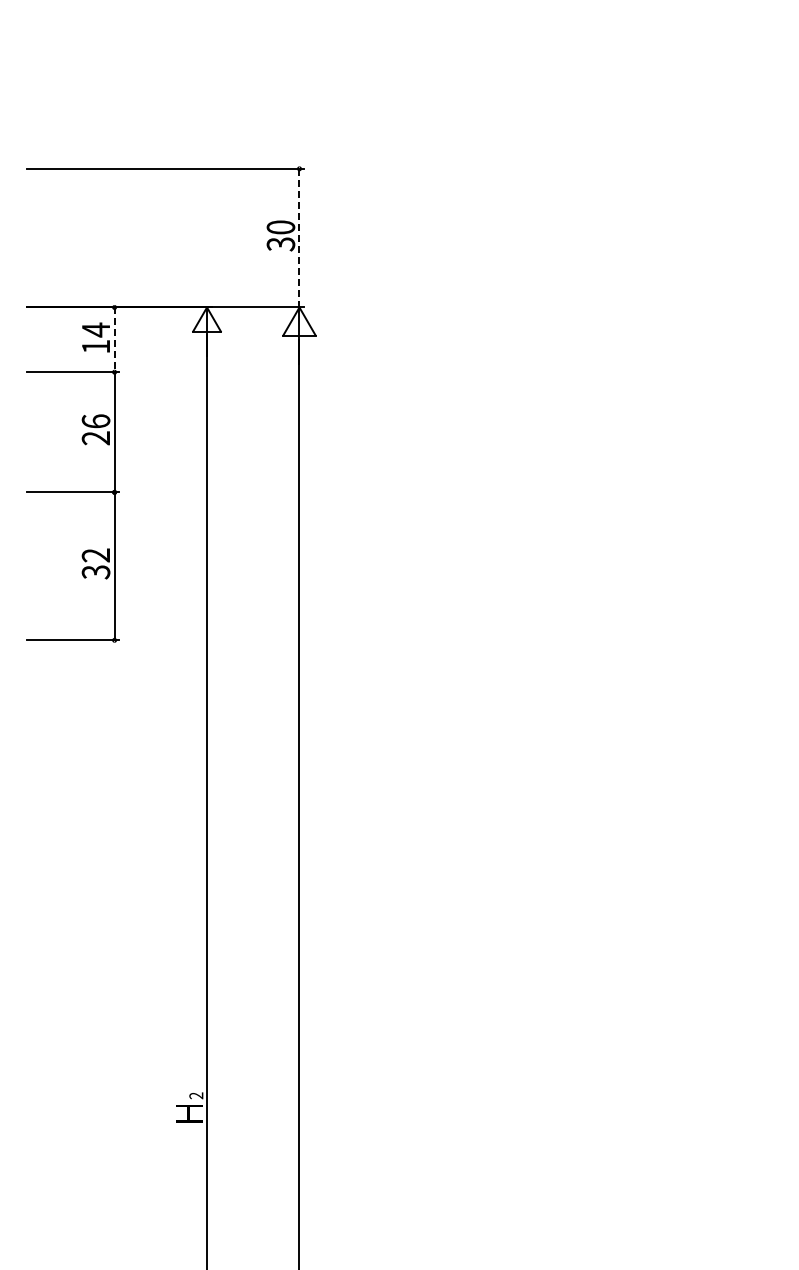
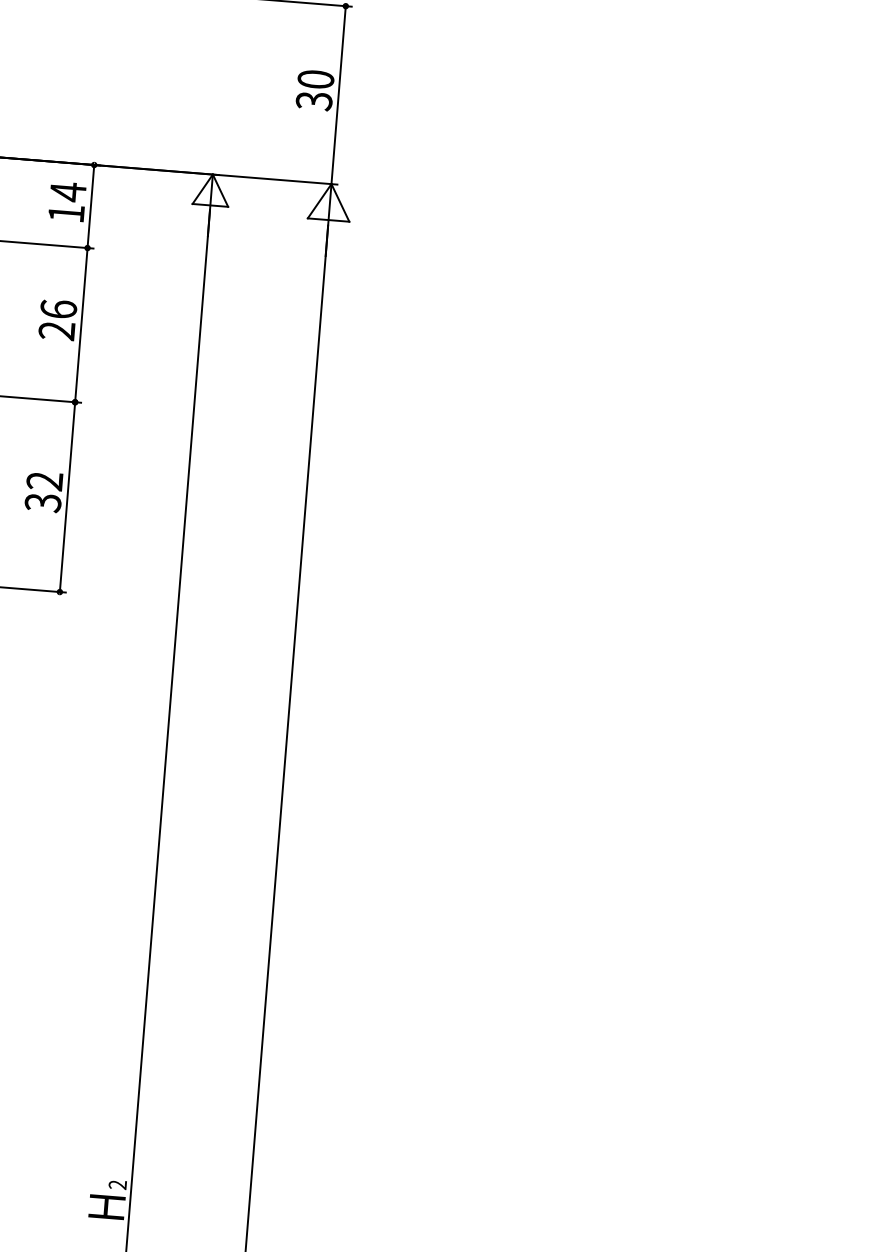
line: (299, 238) -> (338, 95), dashed -> solid
line: (114, 340) -> (90, 207), dashed -> solid

